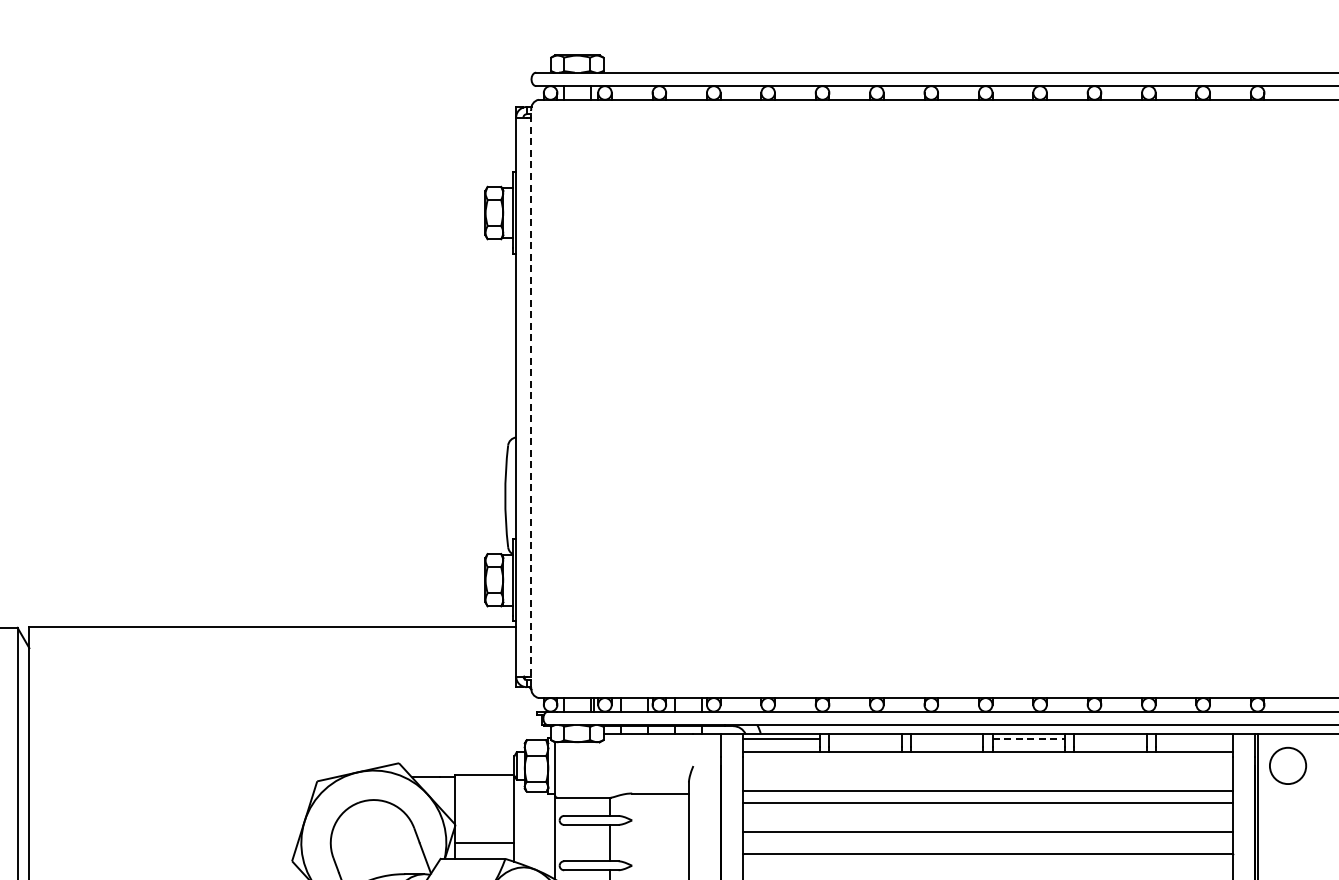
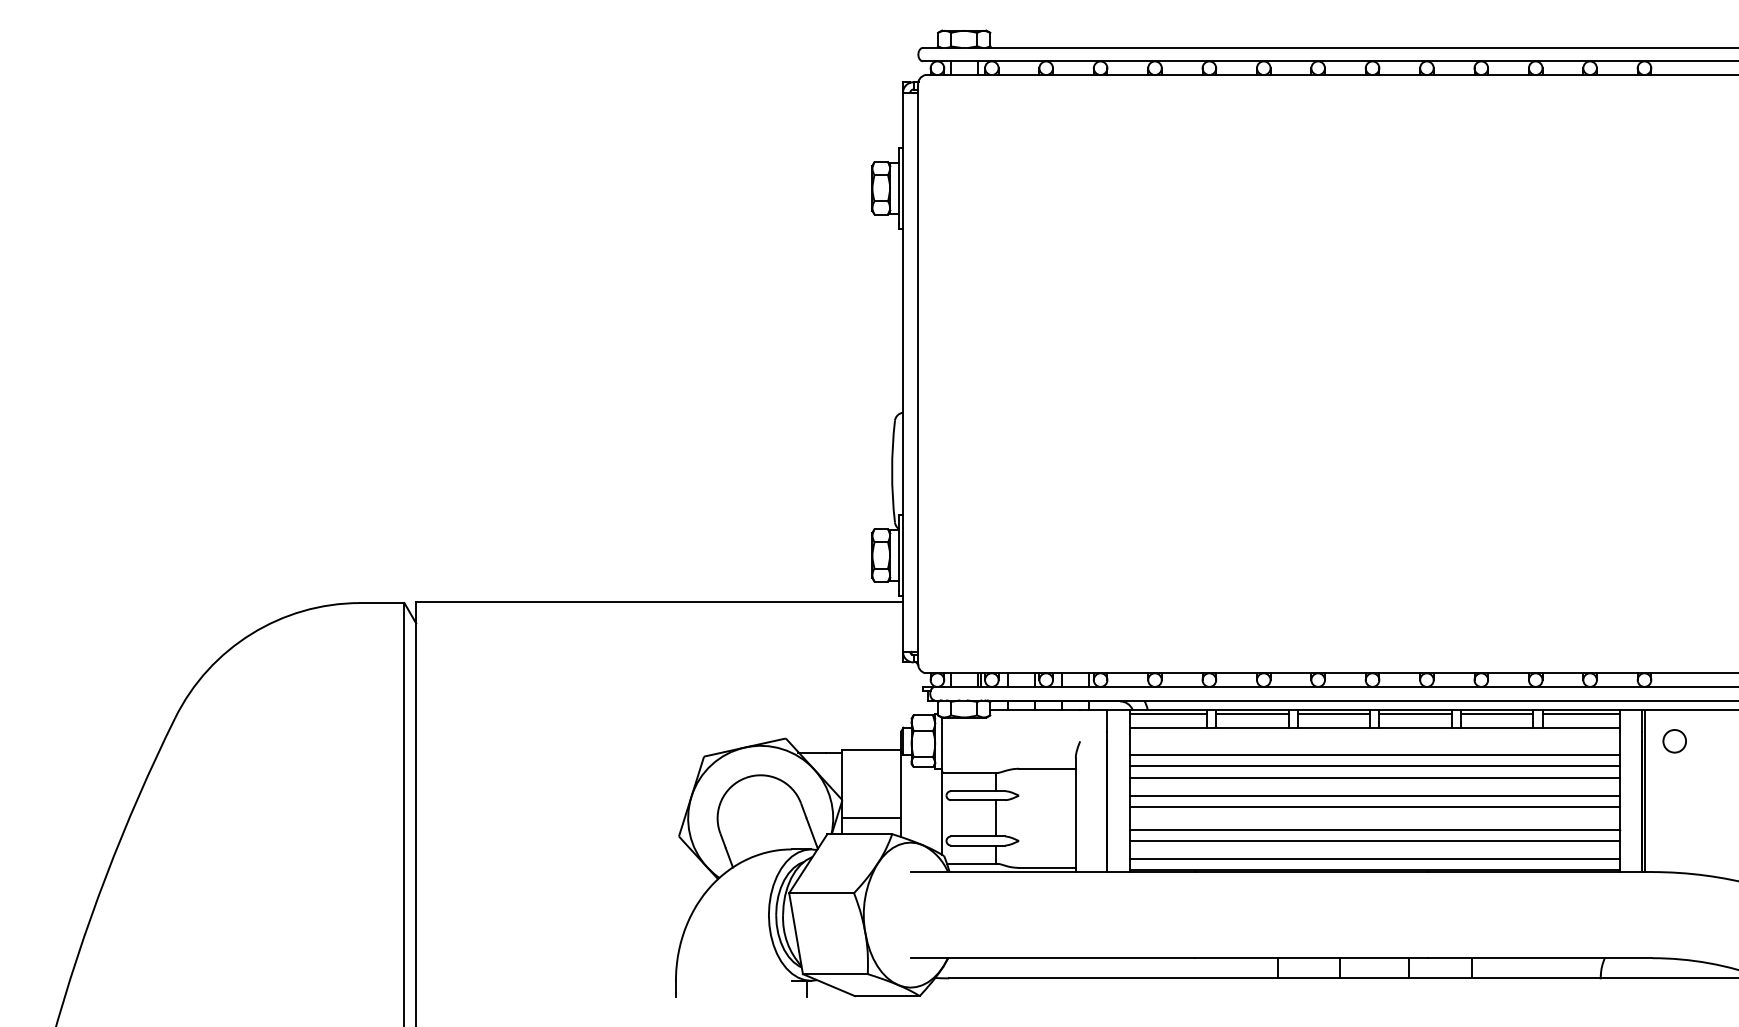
line: (531, 399) -> (918, 374), dashed -> solid
line: (865, 739) -> (1252, 714), added
line: (946, 739) -> (1333, 714), added
line: (1029, 739) -> (1416, 714), dashed -> solid
line: (1109, 739) -> (1496, 714), added
line: (1193, 739) -> (1580, 714), added
circle: (1287, 766) -> (1674, 741), size x0.62
line: (987, 779) -> (1374, 754), added
line: (987, 820) -> (1374, 795), added
line: (987, 866) -> (1374, 841), added

